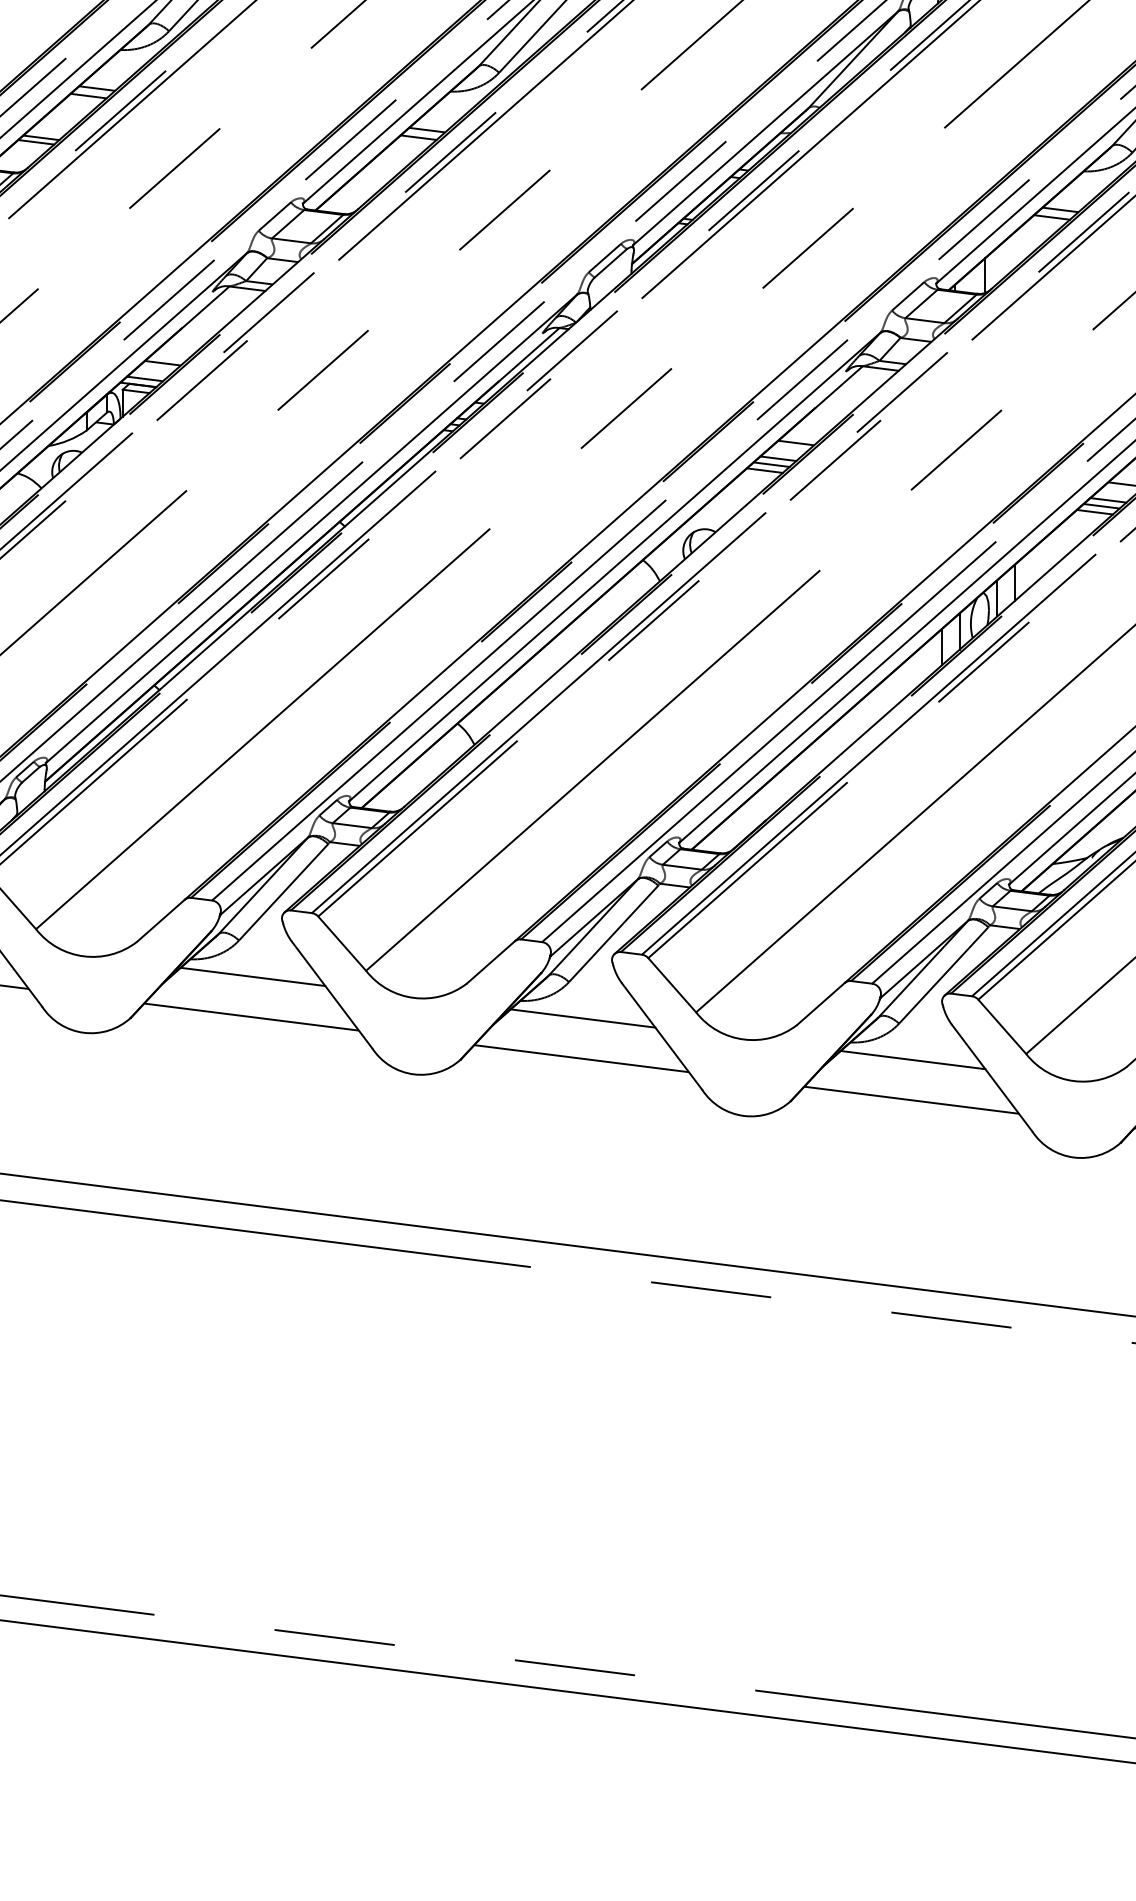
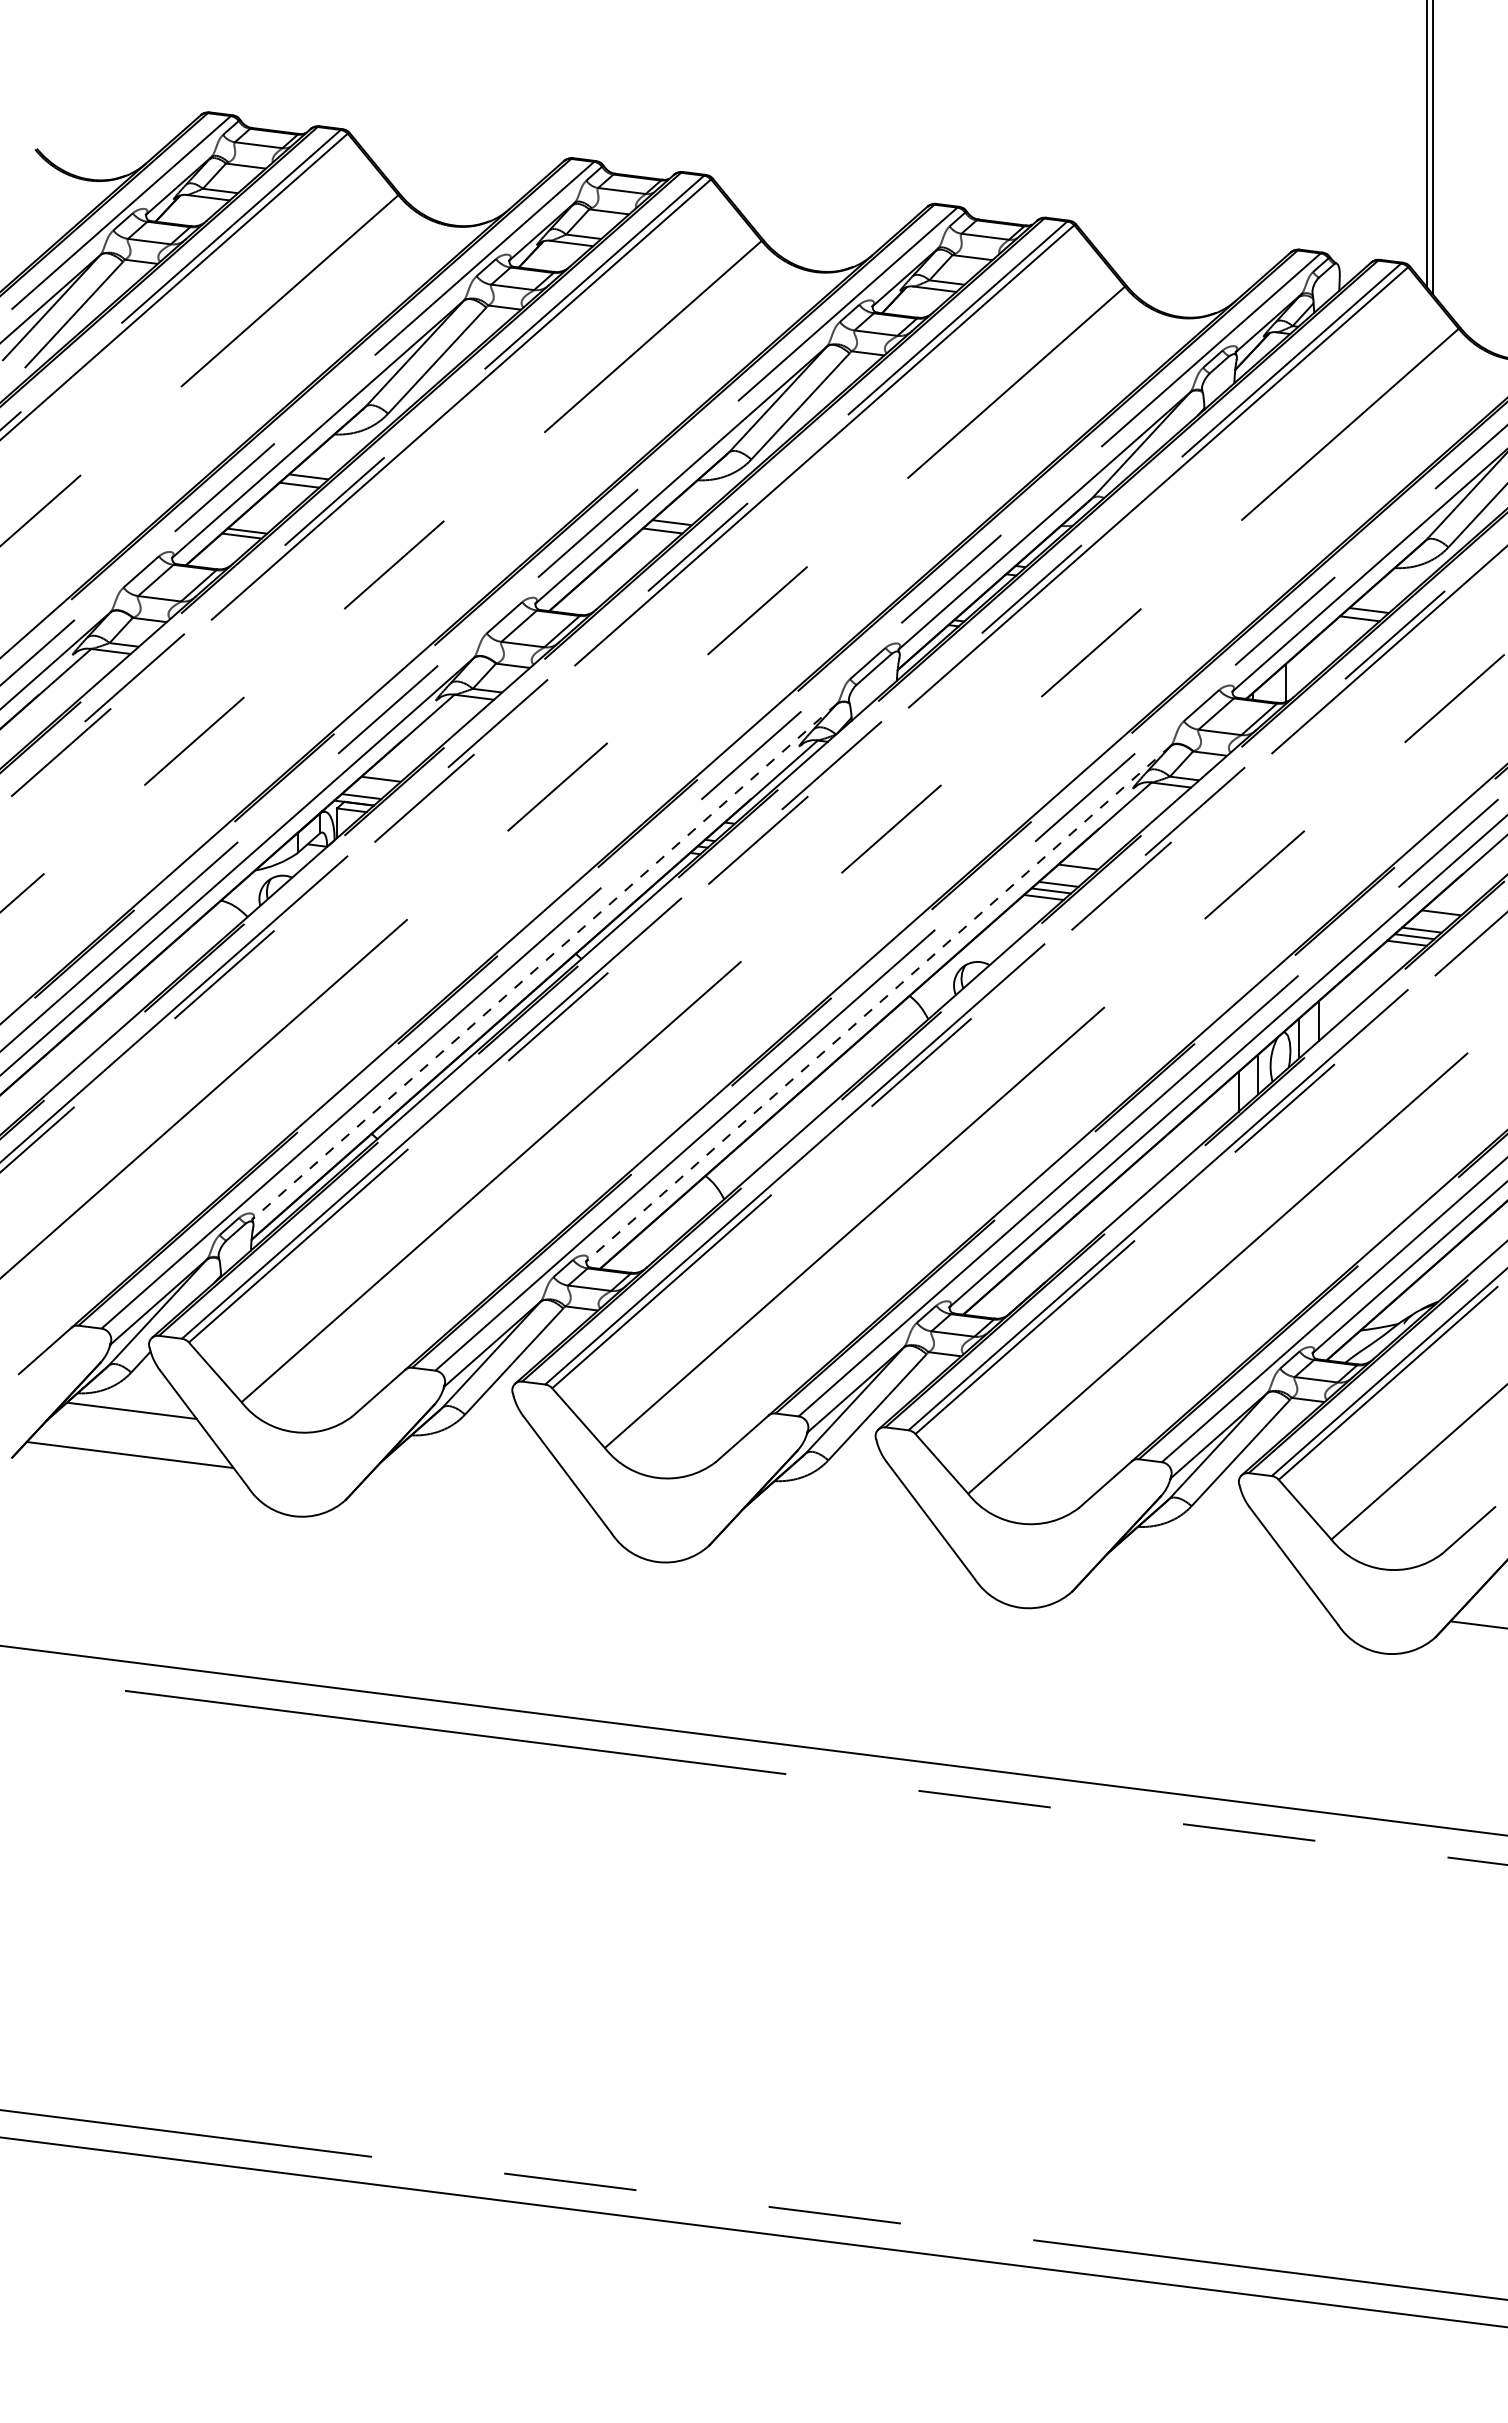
line: (311, 528) -> (544, 961), solid -> dashed
line: (614, 566) -> (878, 1003), solid -> dashed
line: (253, 976) -> (480, 1454), removed
line: (251, 1016) -> (478, 1498), removed
line: (582, 1018) -> (843, 1500), removed
line: (581, 1058) -> (841, 1544), removed
line: (912, 1060) -> (1206, 1546), removed
line: (911, 1100) -> (1205, 1590), removed

